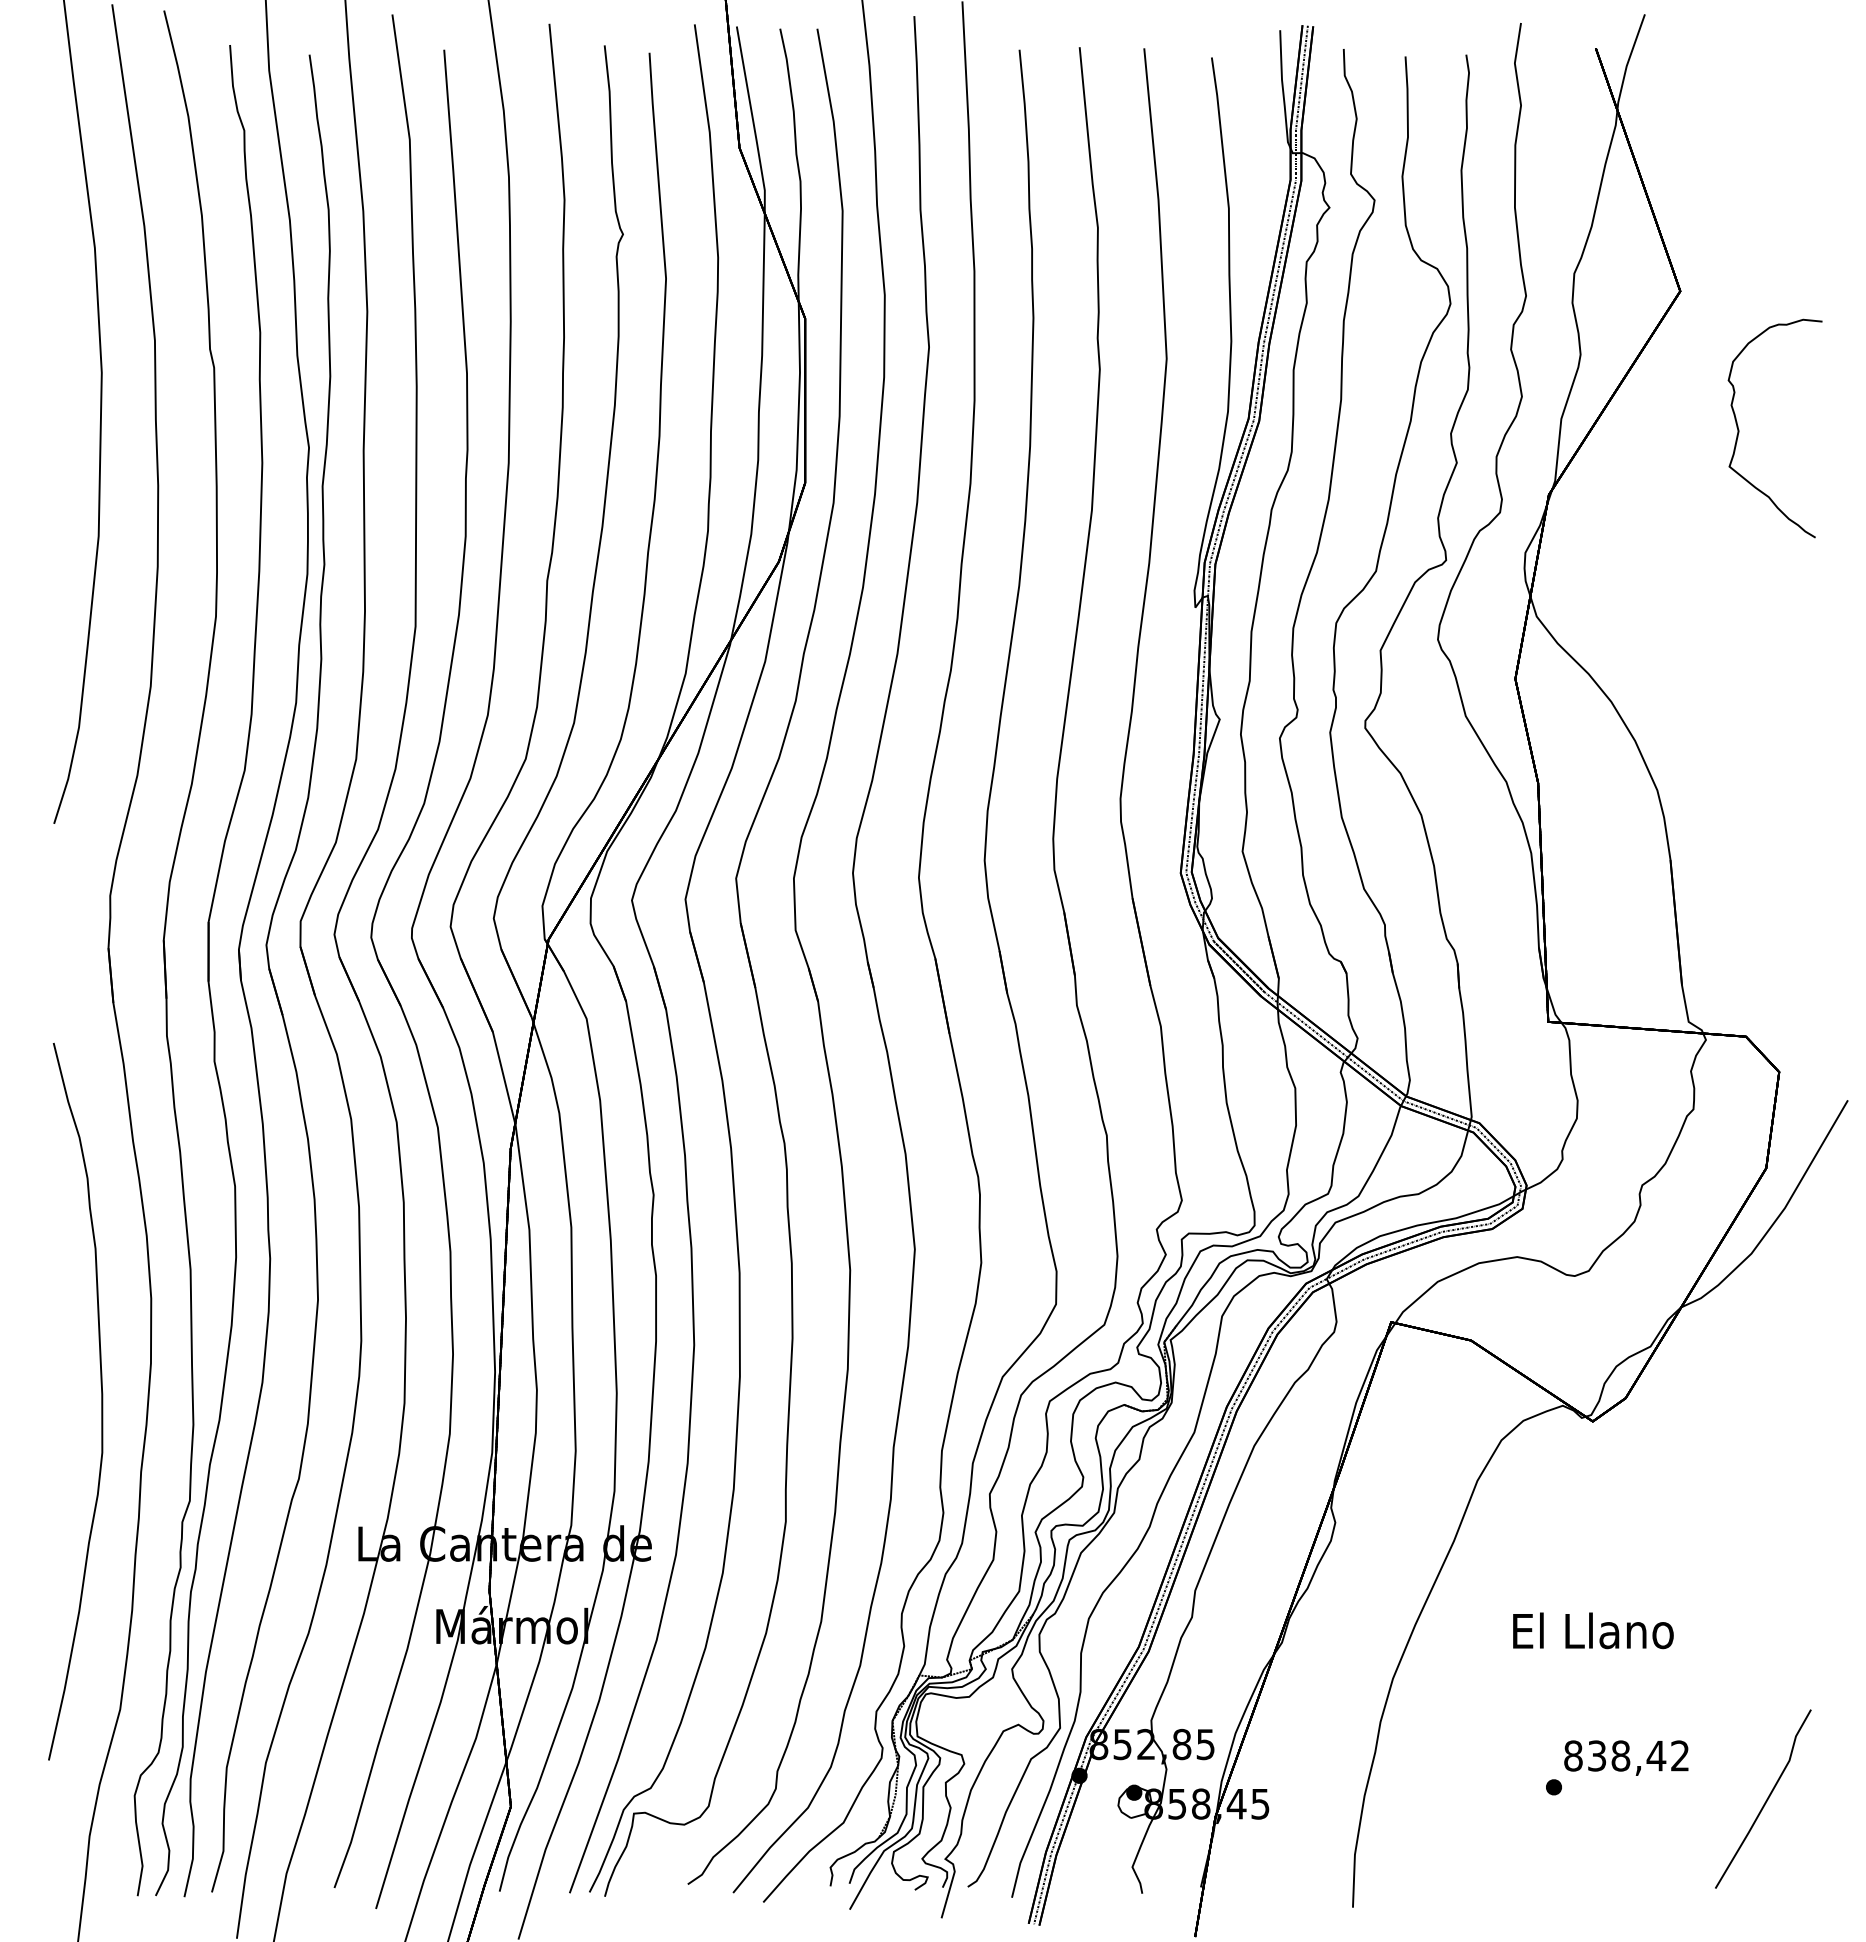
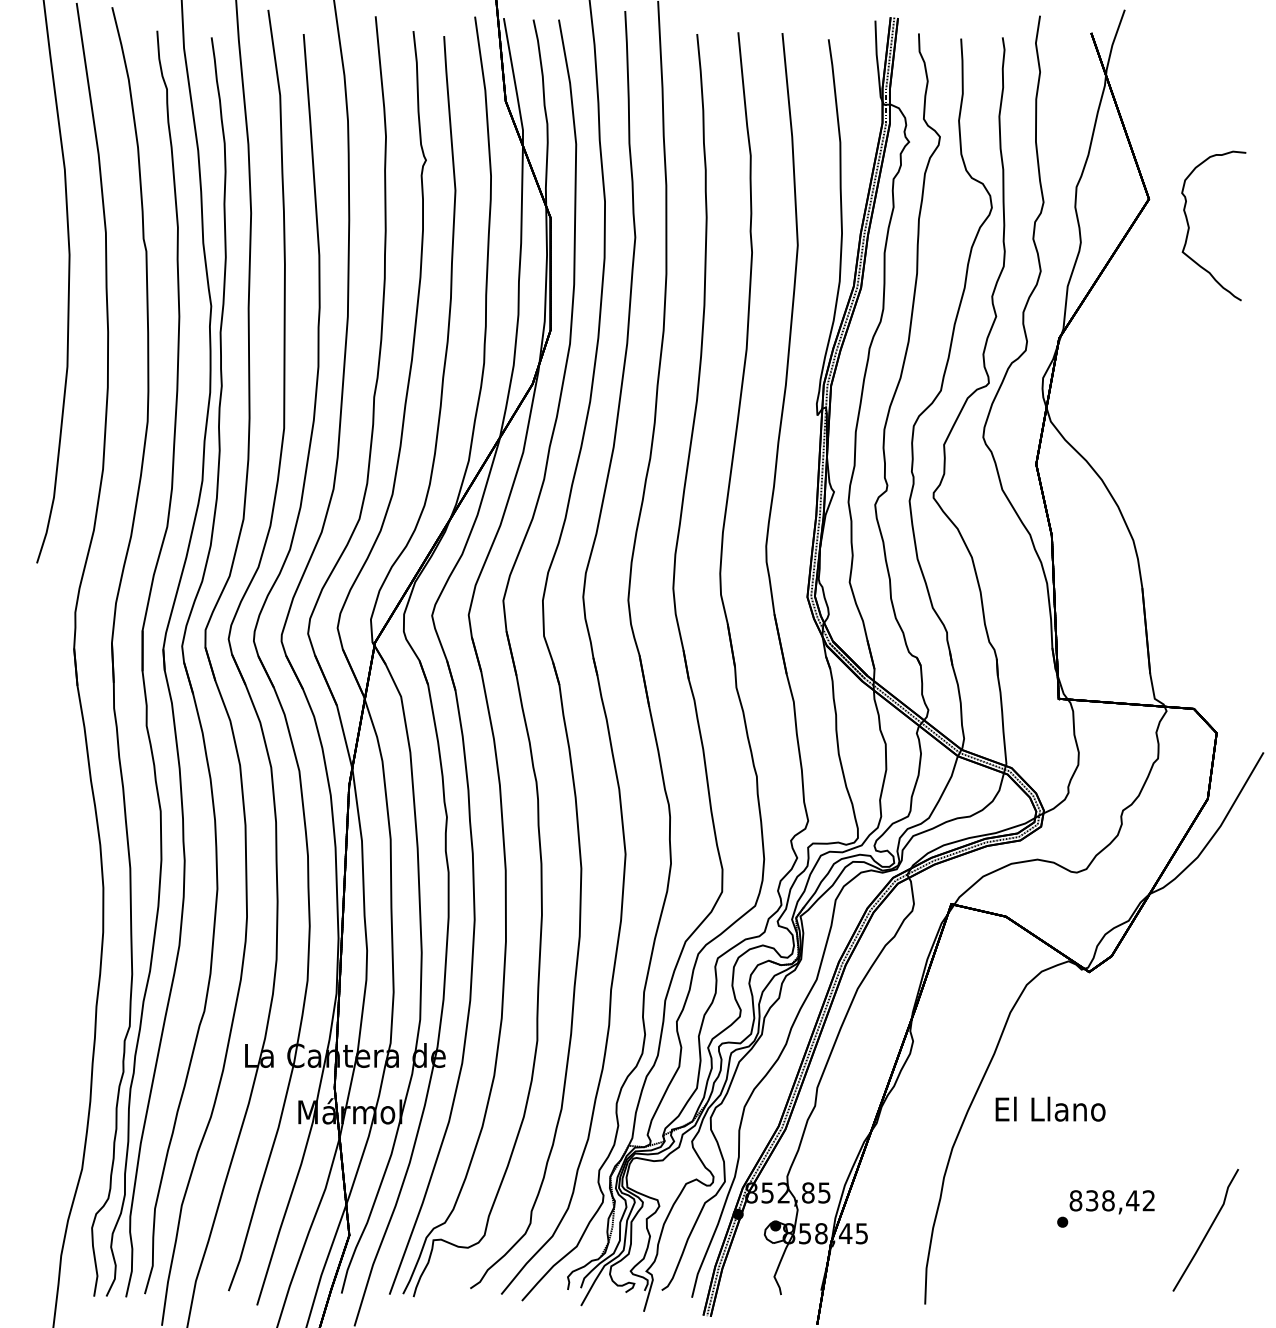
part: (1739, 427) -> (1189, 225), moved
curve: (101, 1401) -> (69, 958), removed
text: (1593, 1629) -> (1050, 1108), moved

